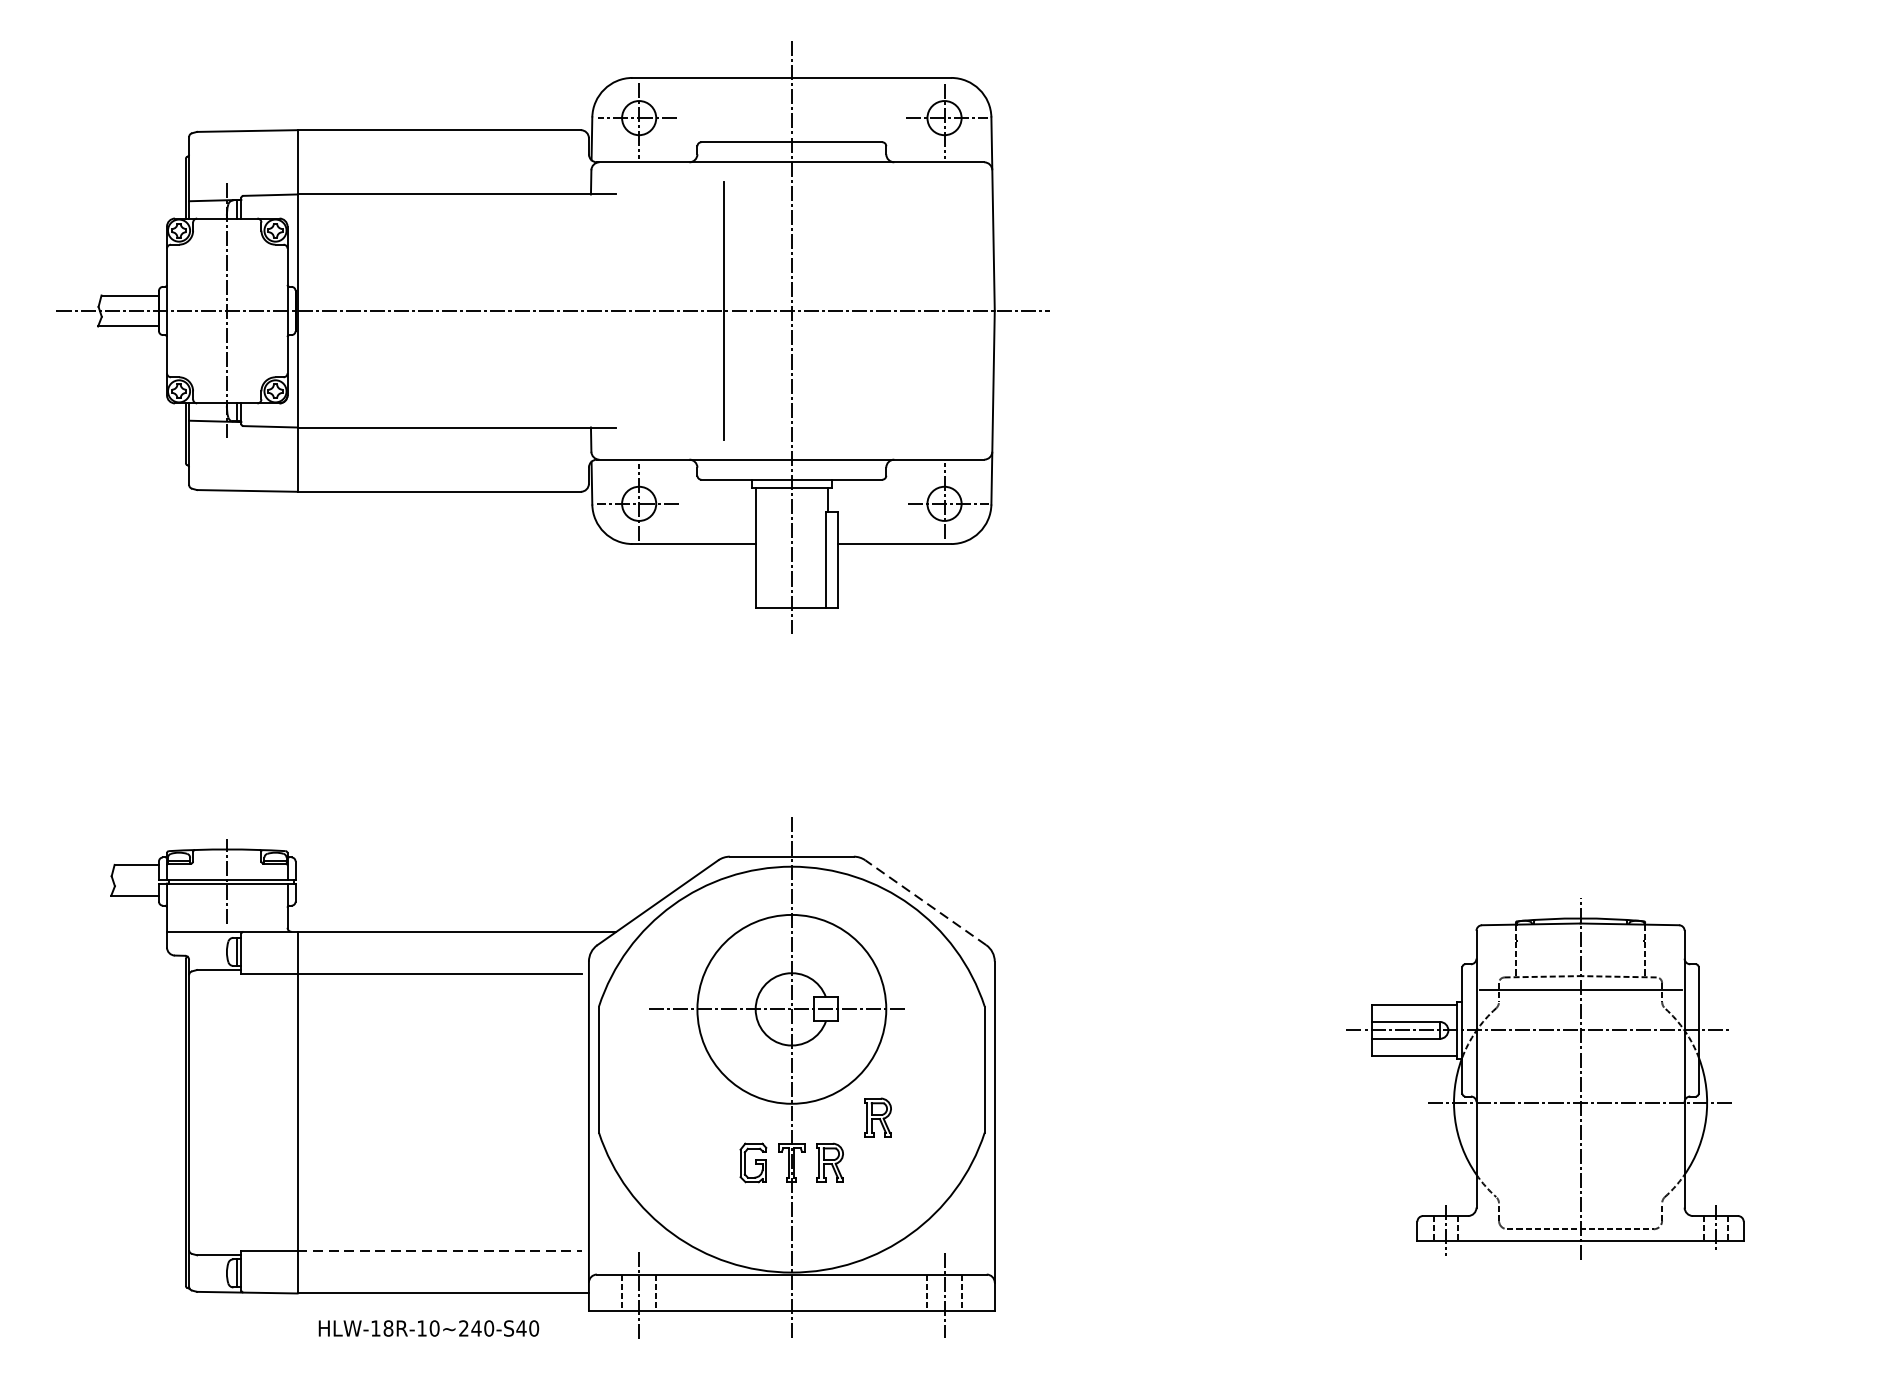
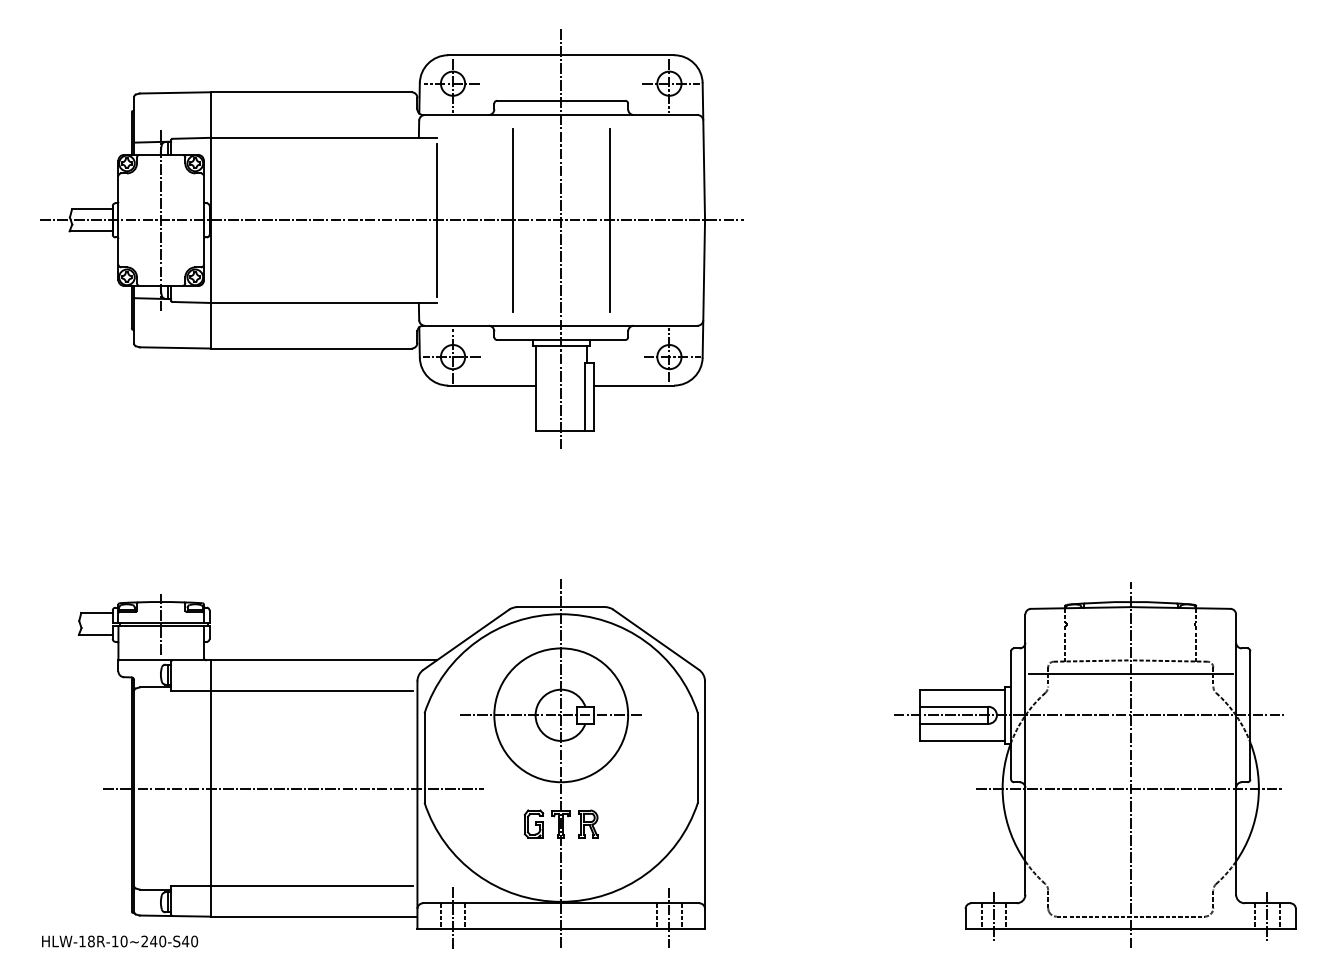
line: (615, 311) -> (436, 220), added
line: (859, 311) -> (609, 220), added
line: (924, 902) -> (655, 639), dashed -> solid
part: (1545, 1078) -> (1095, 764), size x1.43
line: (414, 1112) -> (293, 788), added
part: (878, 1116) -> (622, 791), removed
line: (439, 1250) -> (311, 886), dashed -> solid
text: (429, 1328) -> (120, 941), moved

